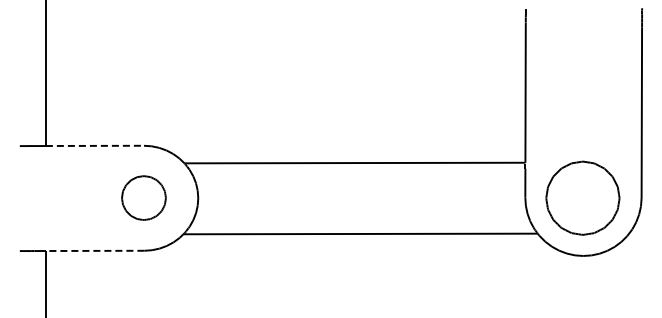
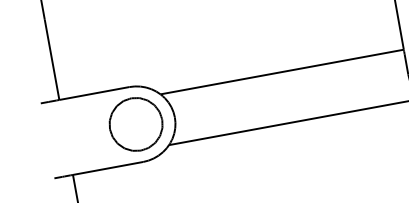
line: (95, 145) -> (94, 93), dashed -> solid
part: (143, 197) -> (135, 124), size x1.67
line: (94, 250) -> (107, 168), dashed -> solid

